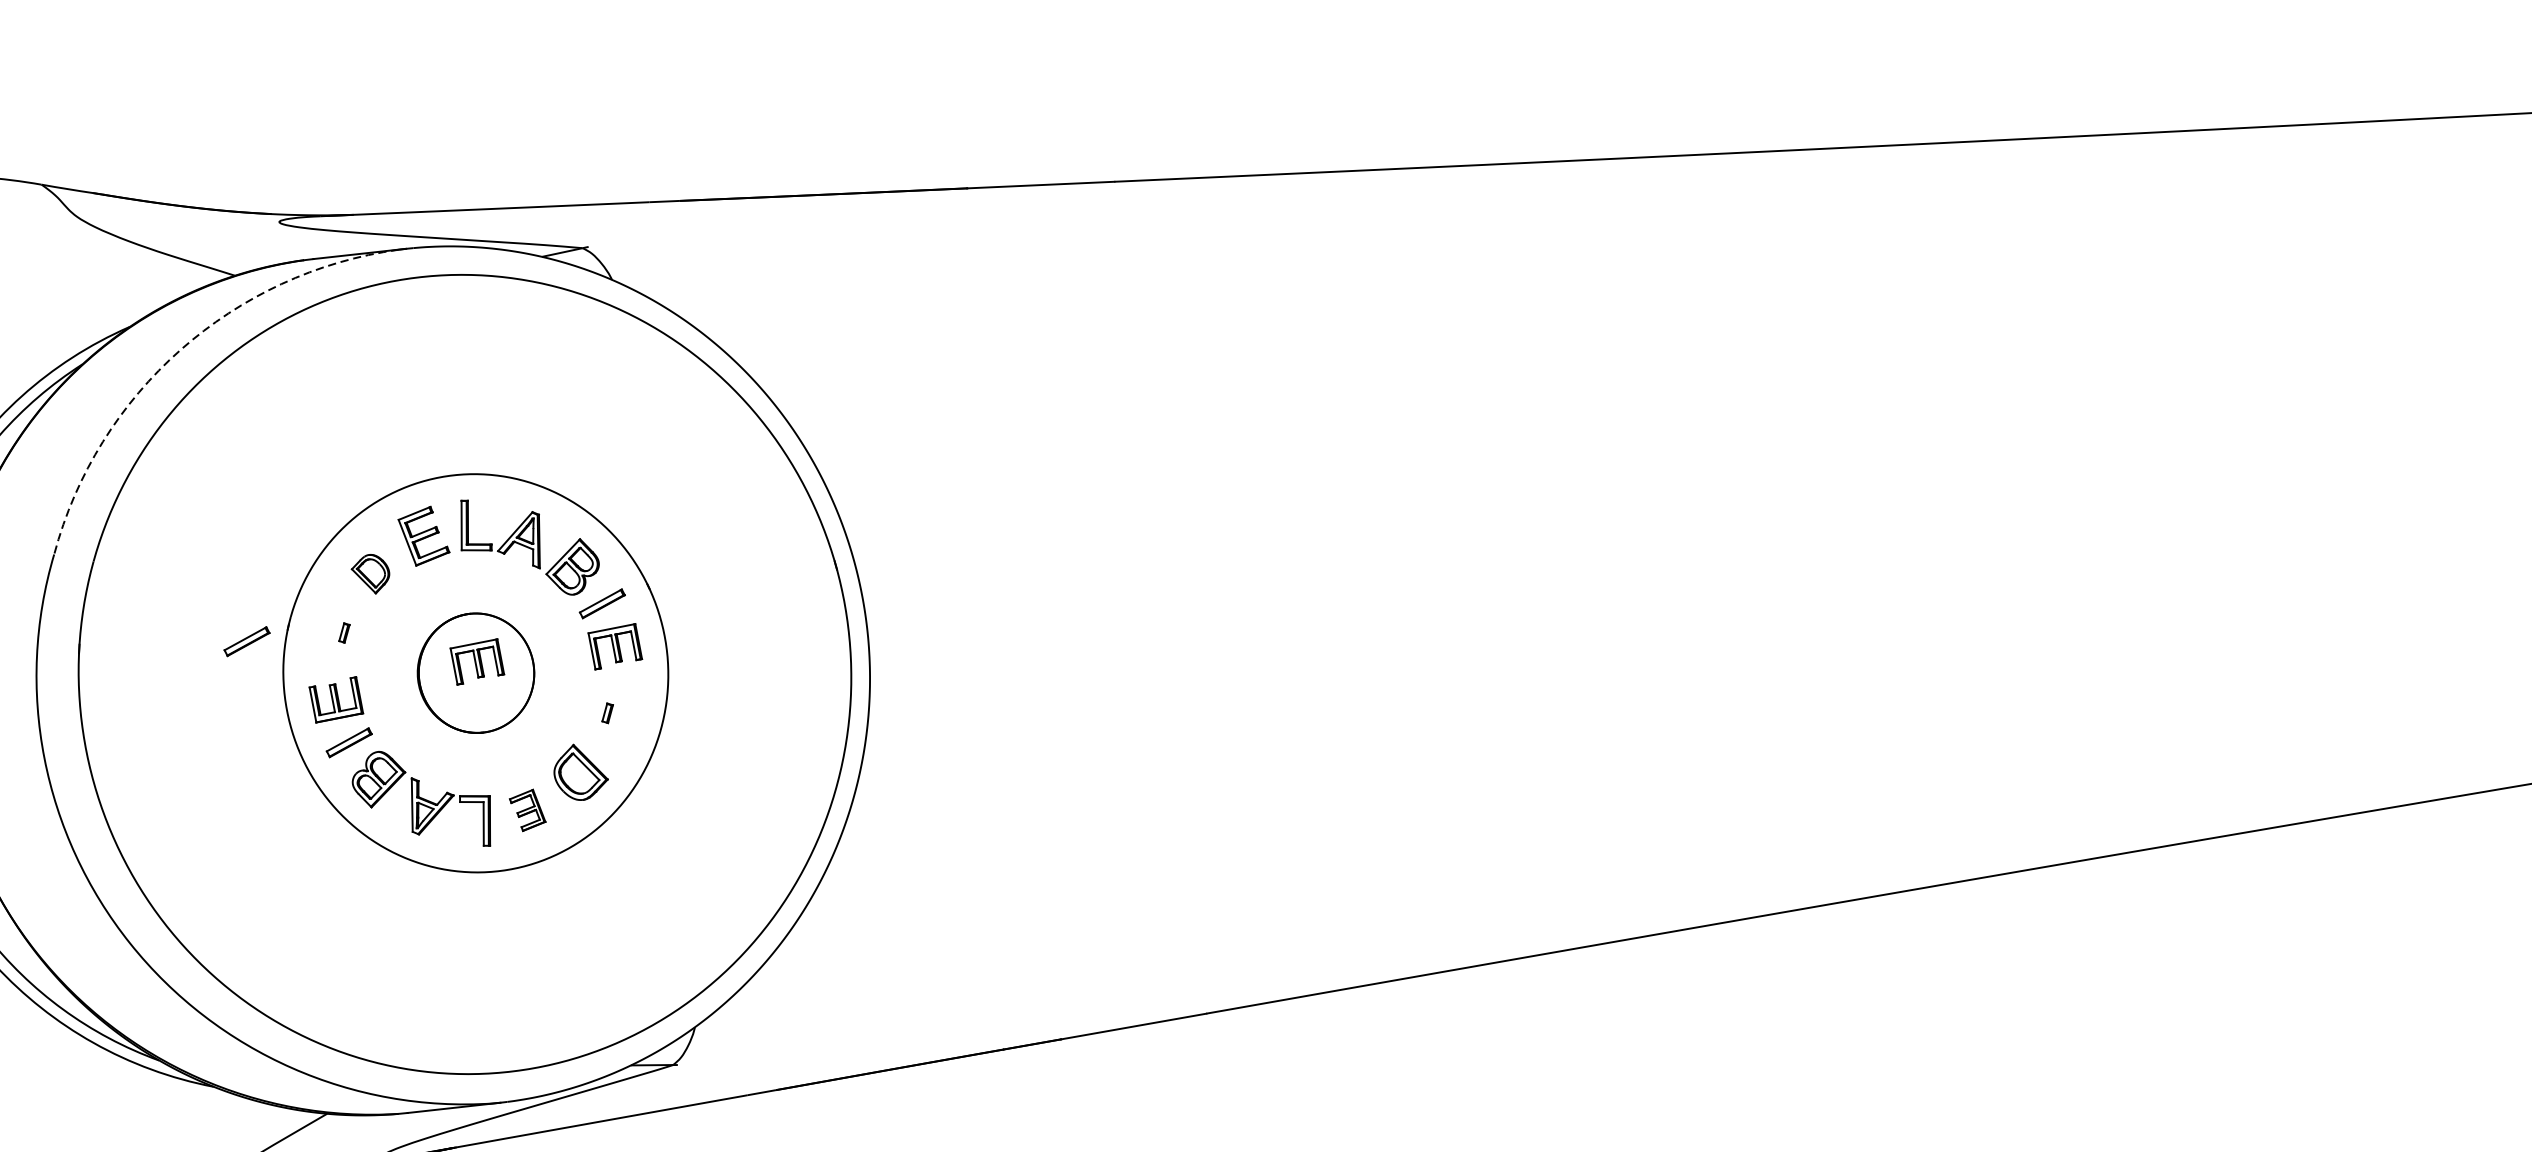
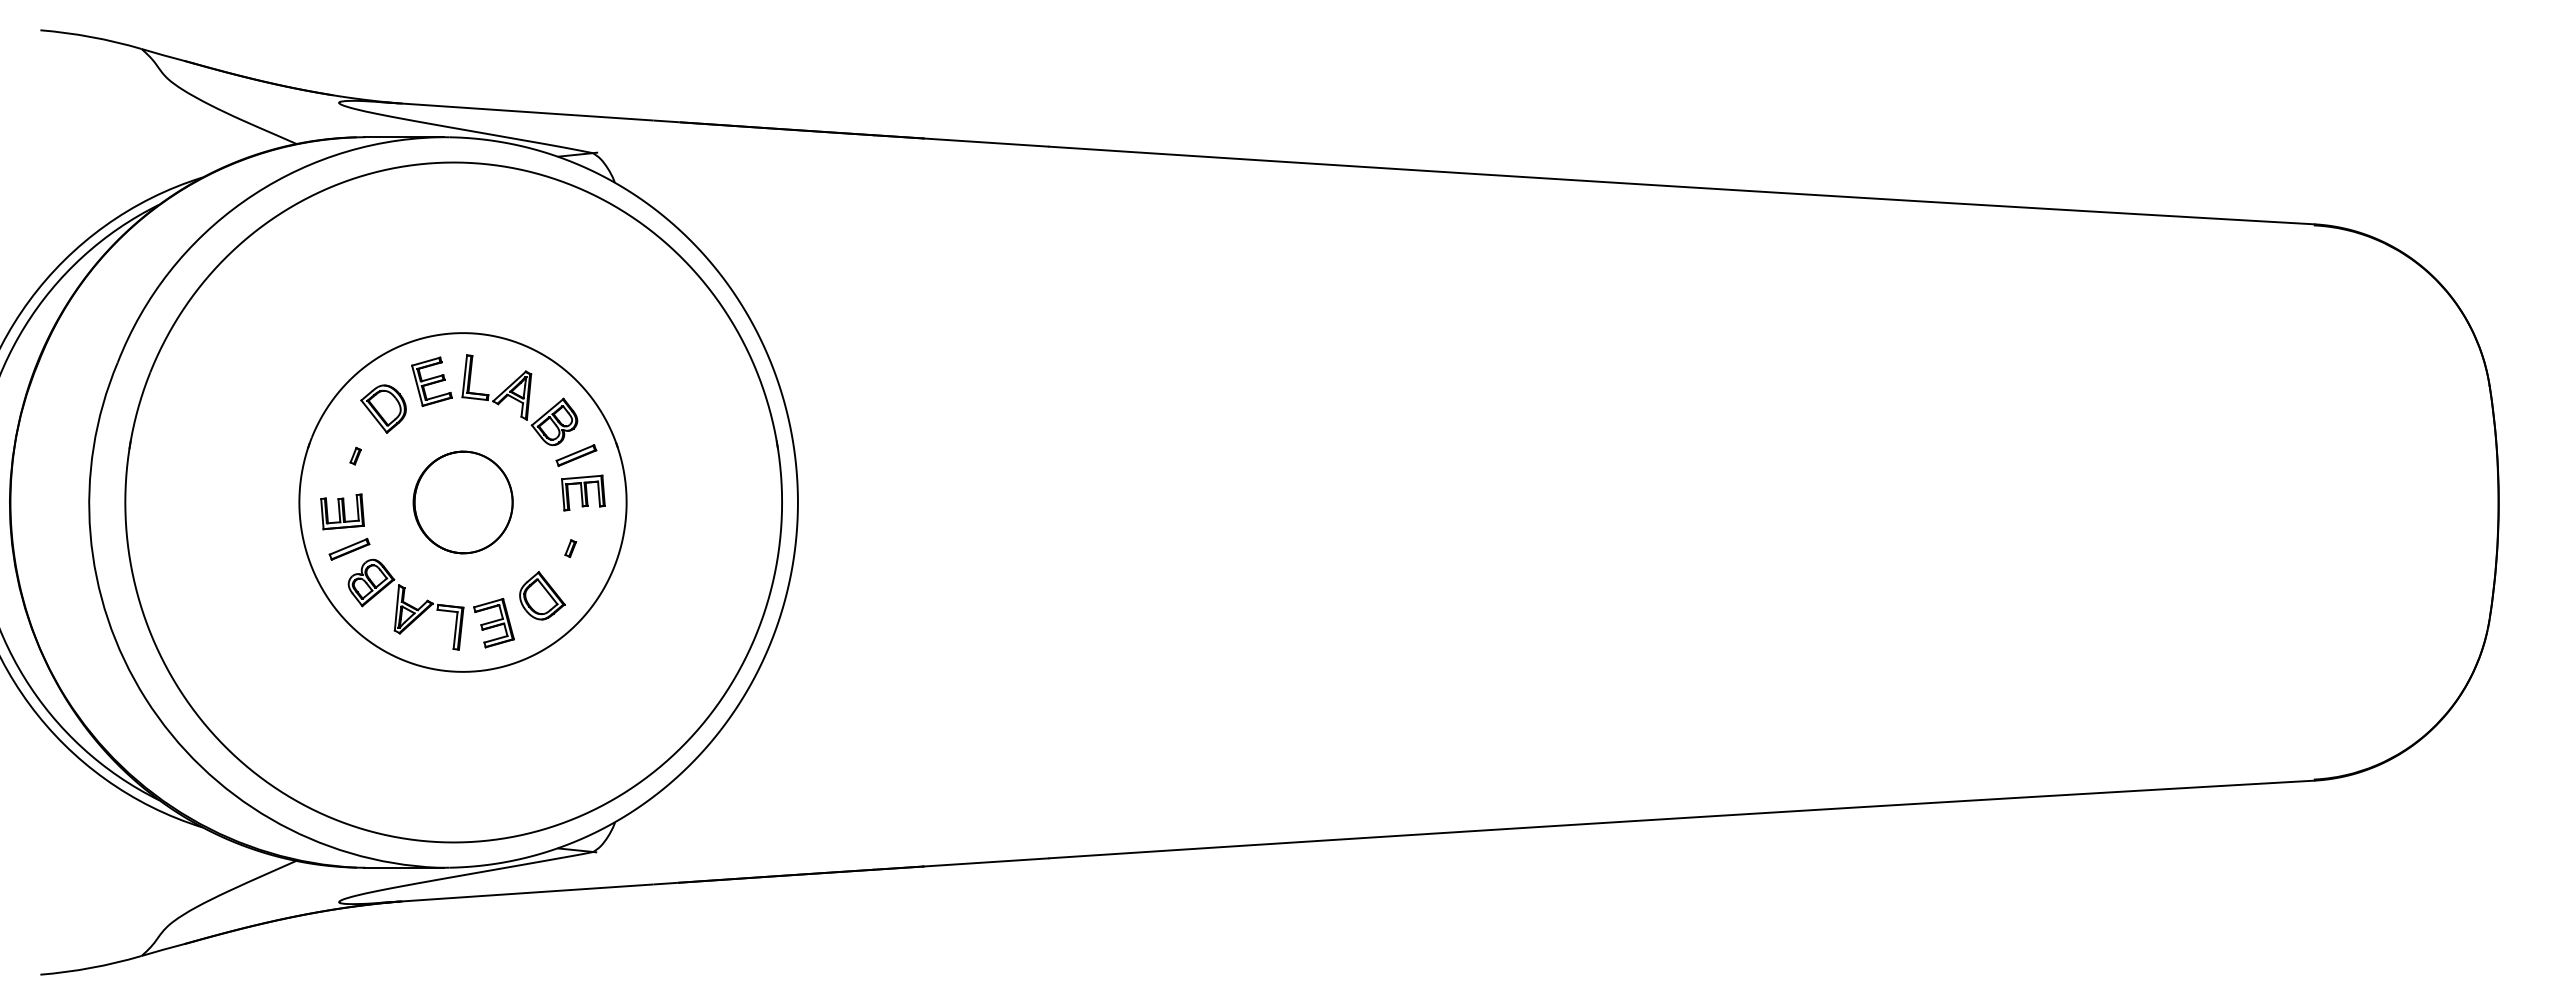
arc: (180, 349) -> (243, 201), dashed -> solid
part: (370, 573) -> (383, 408), size x1.43
part: (246, 641) -> (272, 454), removed
part: (477, 661) -> (465, 492), removed
part: (527, 810) -> (493, 623), size x1.43

